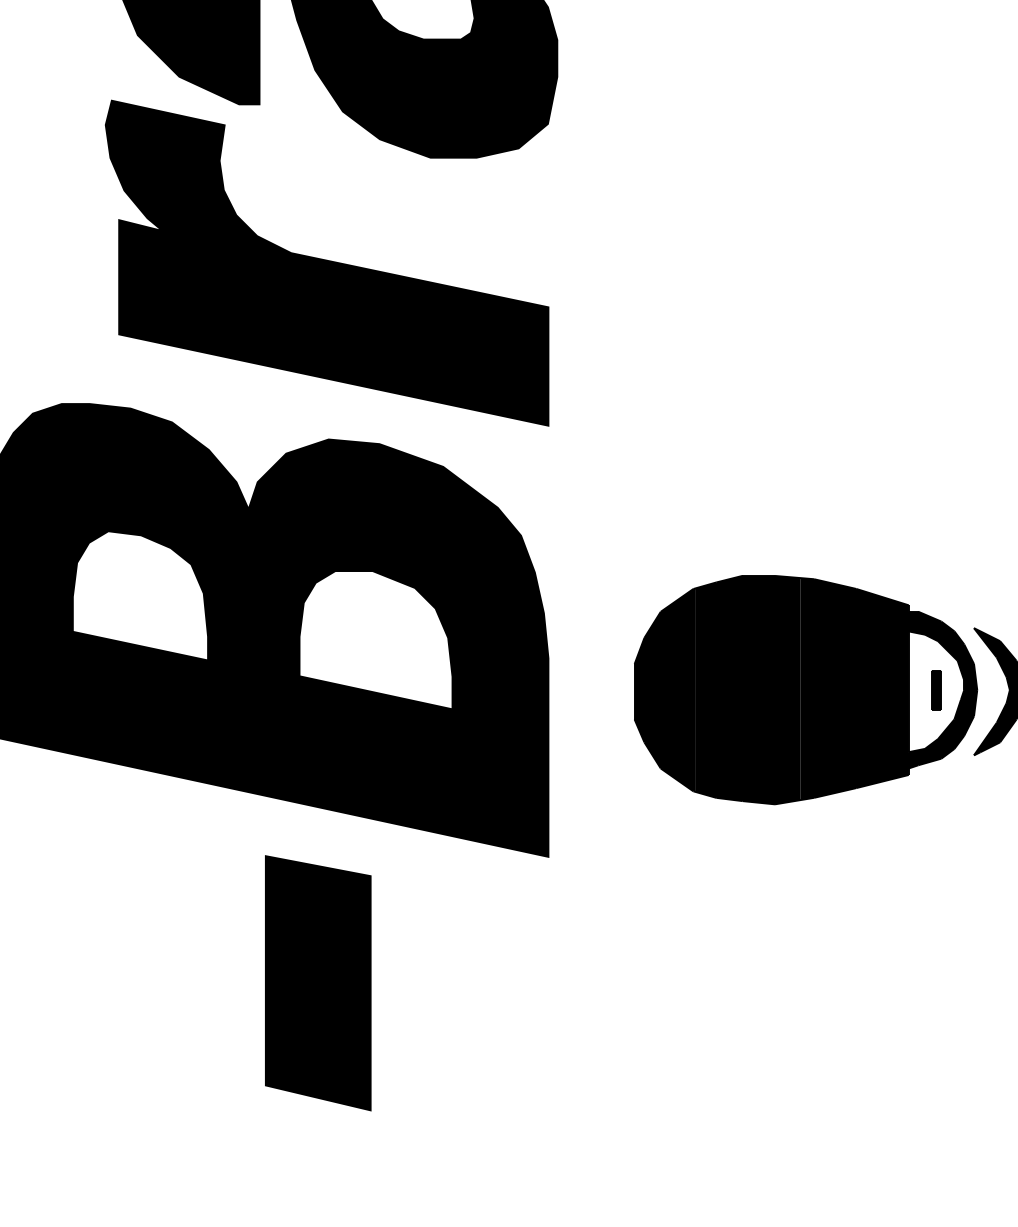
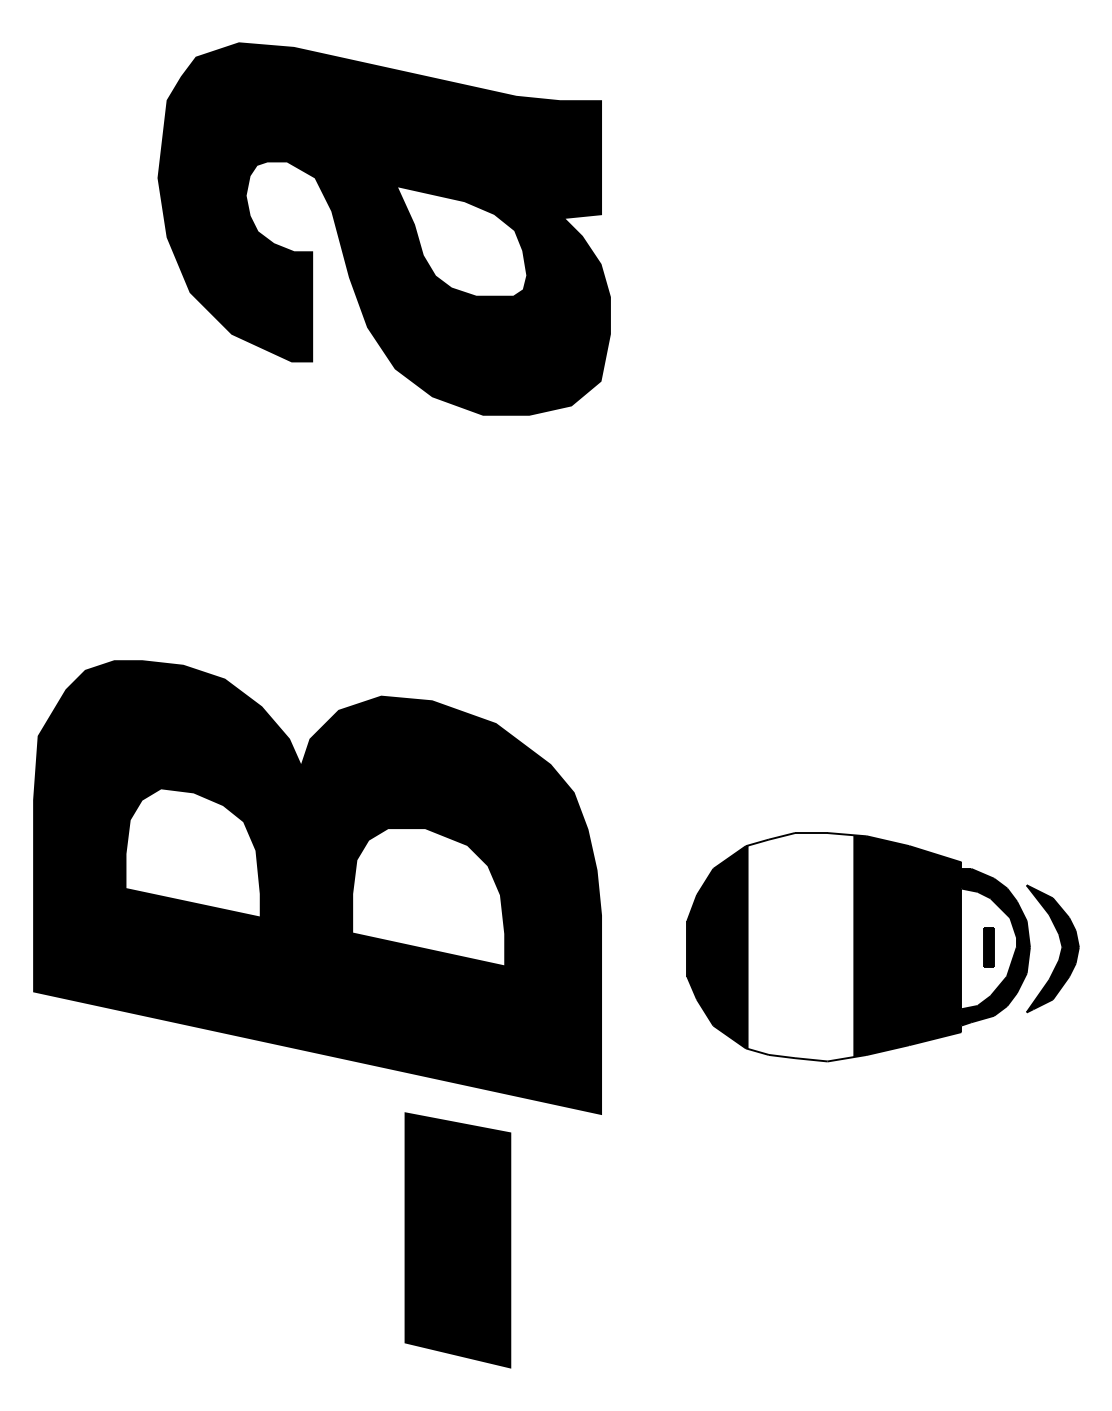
part: (326, 263) -> (379, 520), removed
fill: (747, 690) -> (800, 947), removed
part: (317, 983) -> (457, 1240), moved

